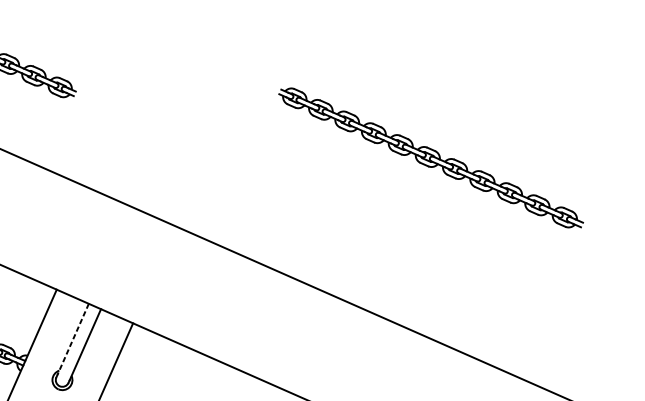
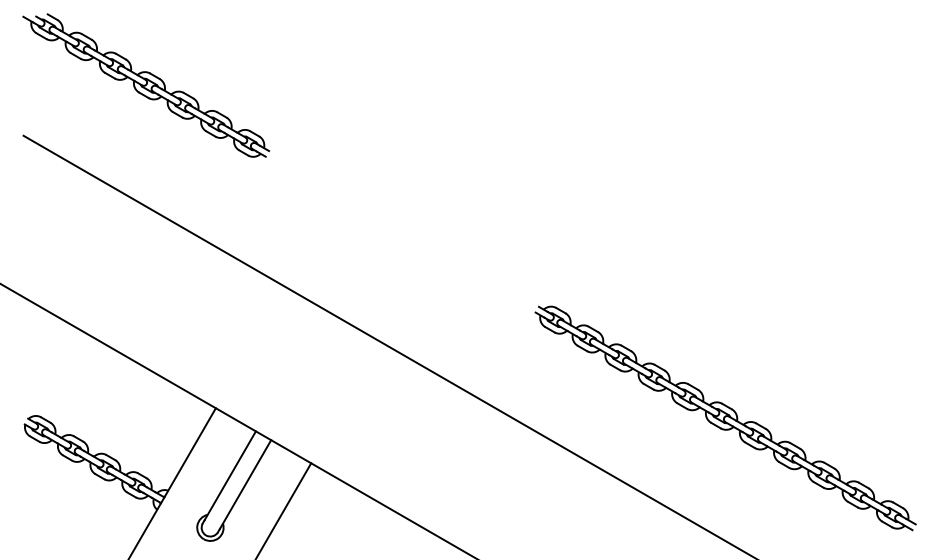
part: (431, 158) -> (725, 418), moved
line: (73, 339) -> (230, 476), dashed -> solid

